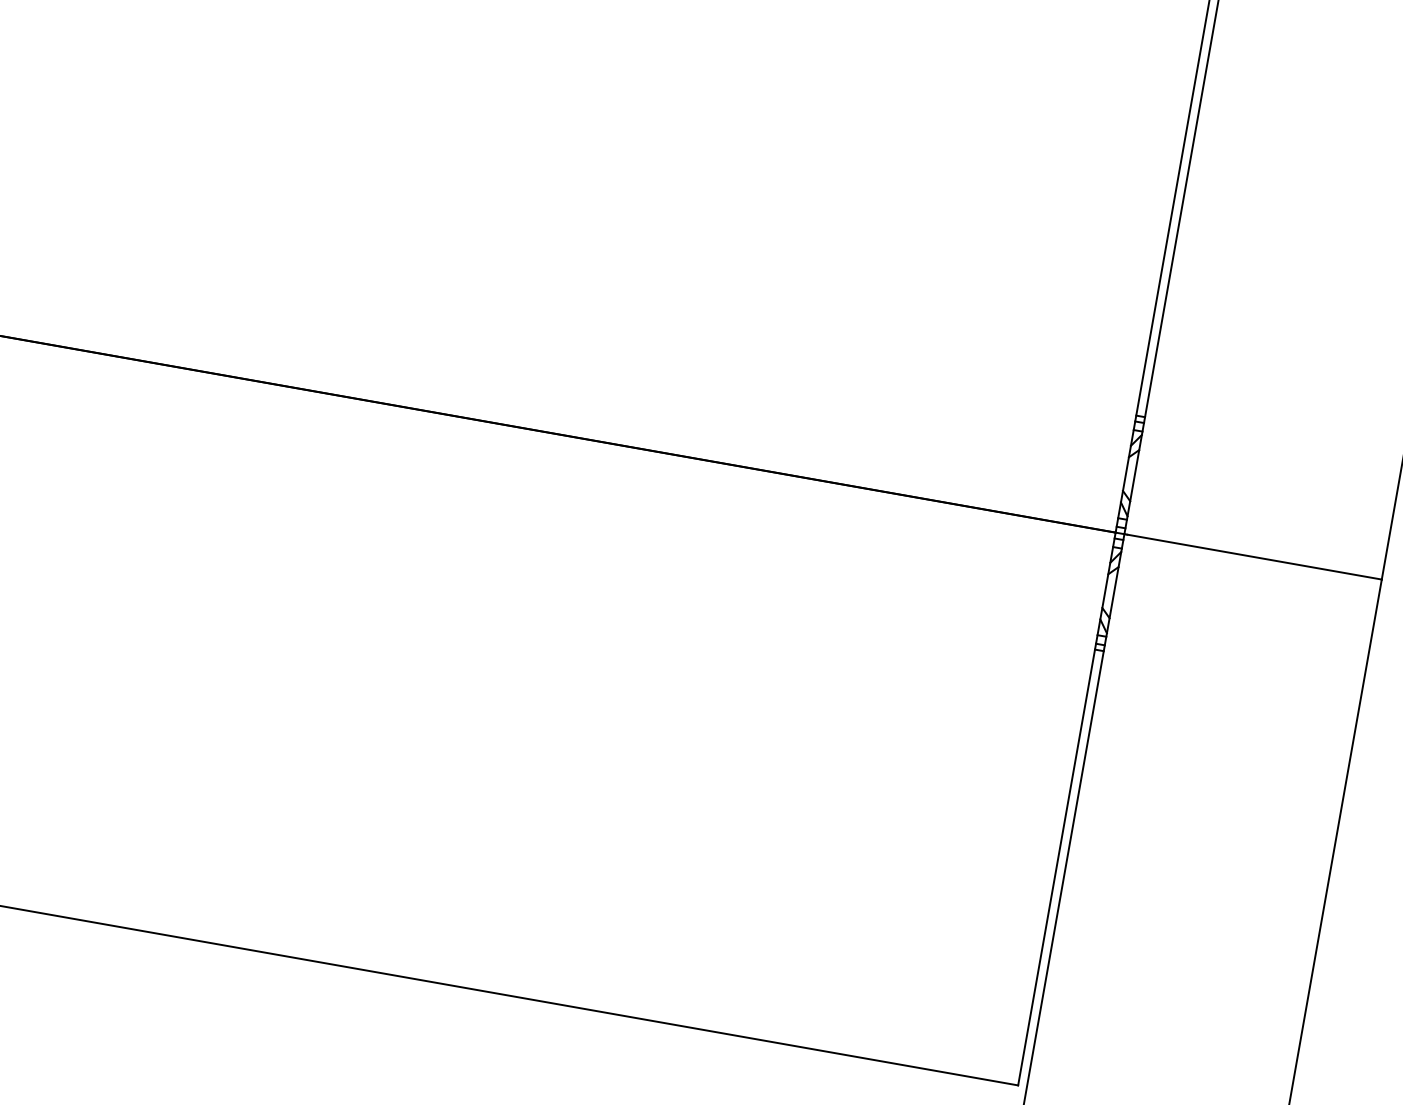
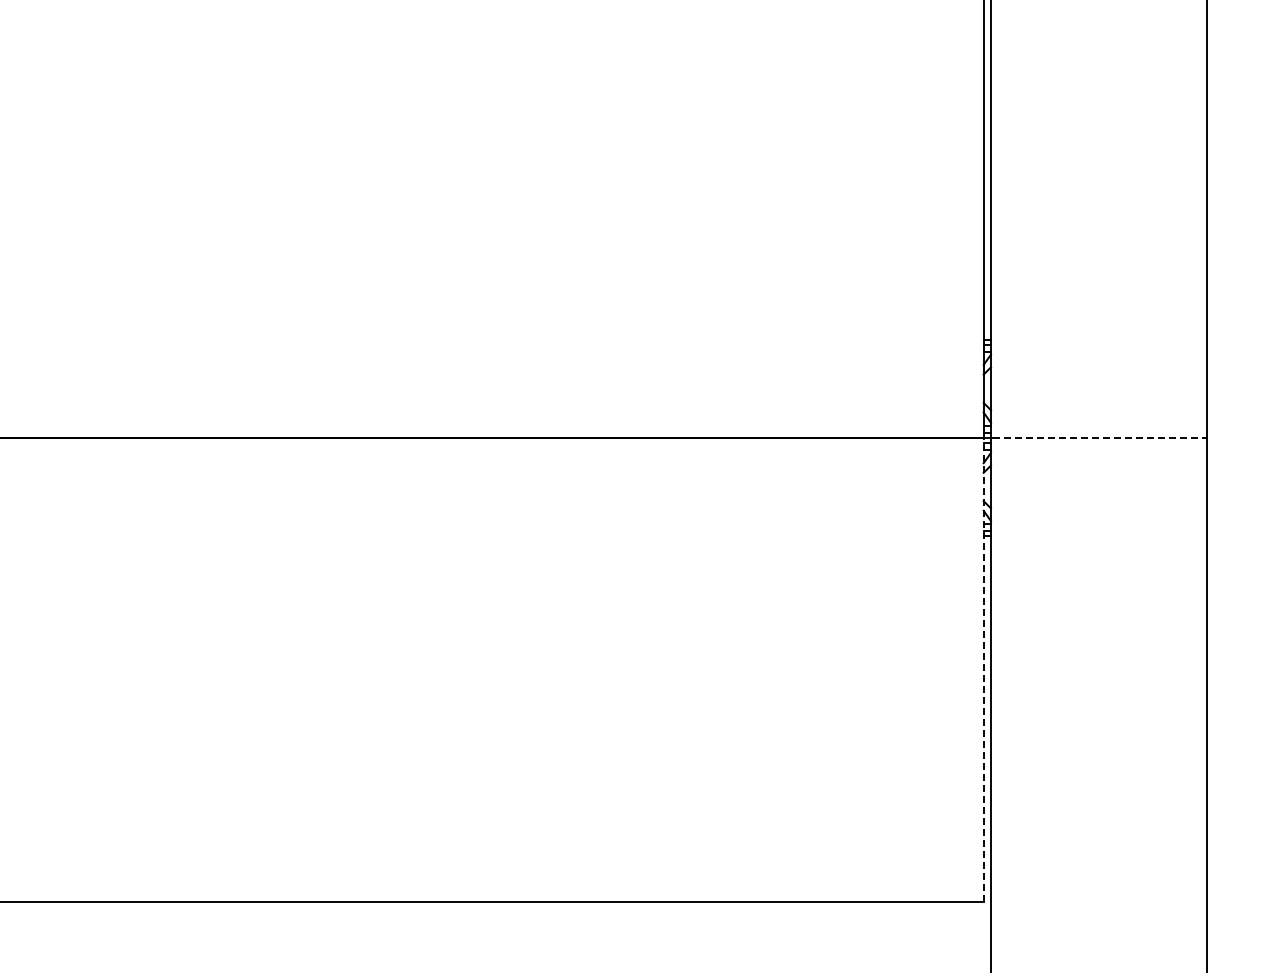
line: (1254, 556) -> (1100, 437), solid -> dashed
line: (1066, 808) -> (983, 669), solid -> dashed

